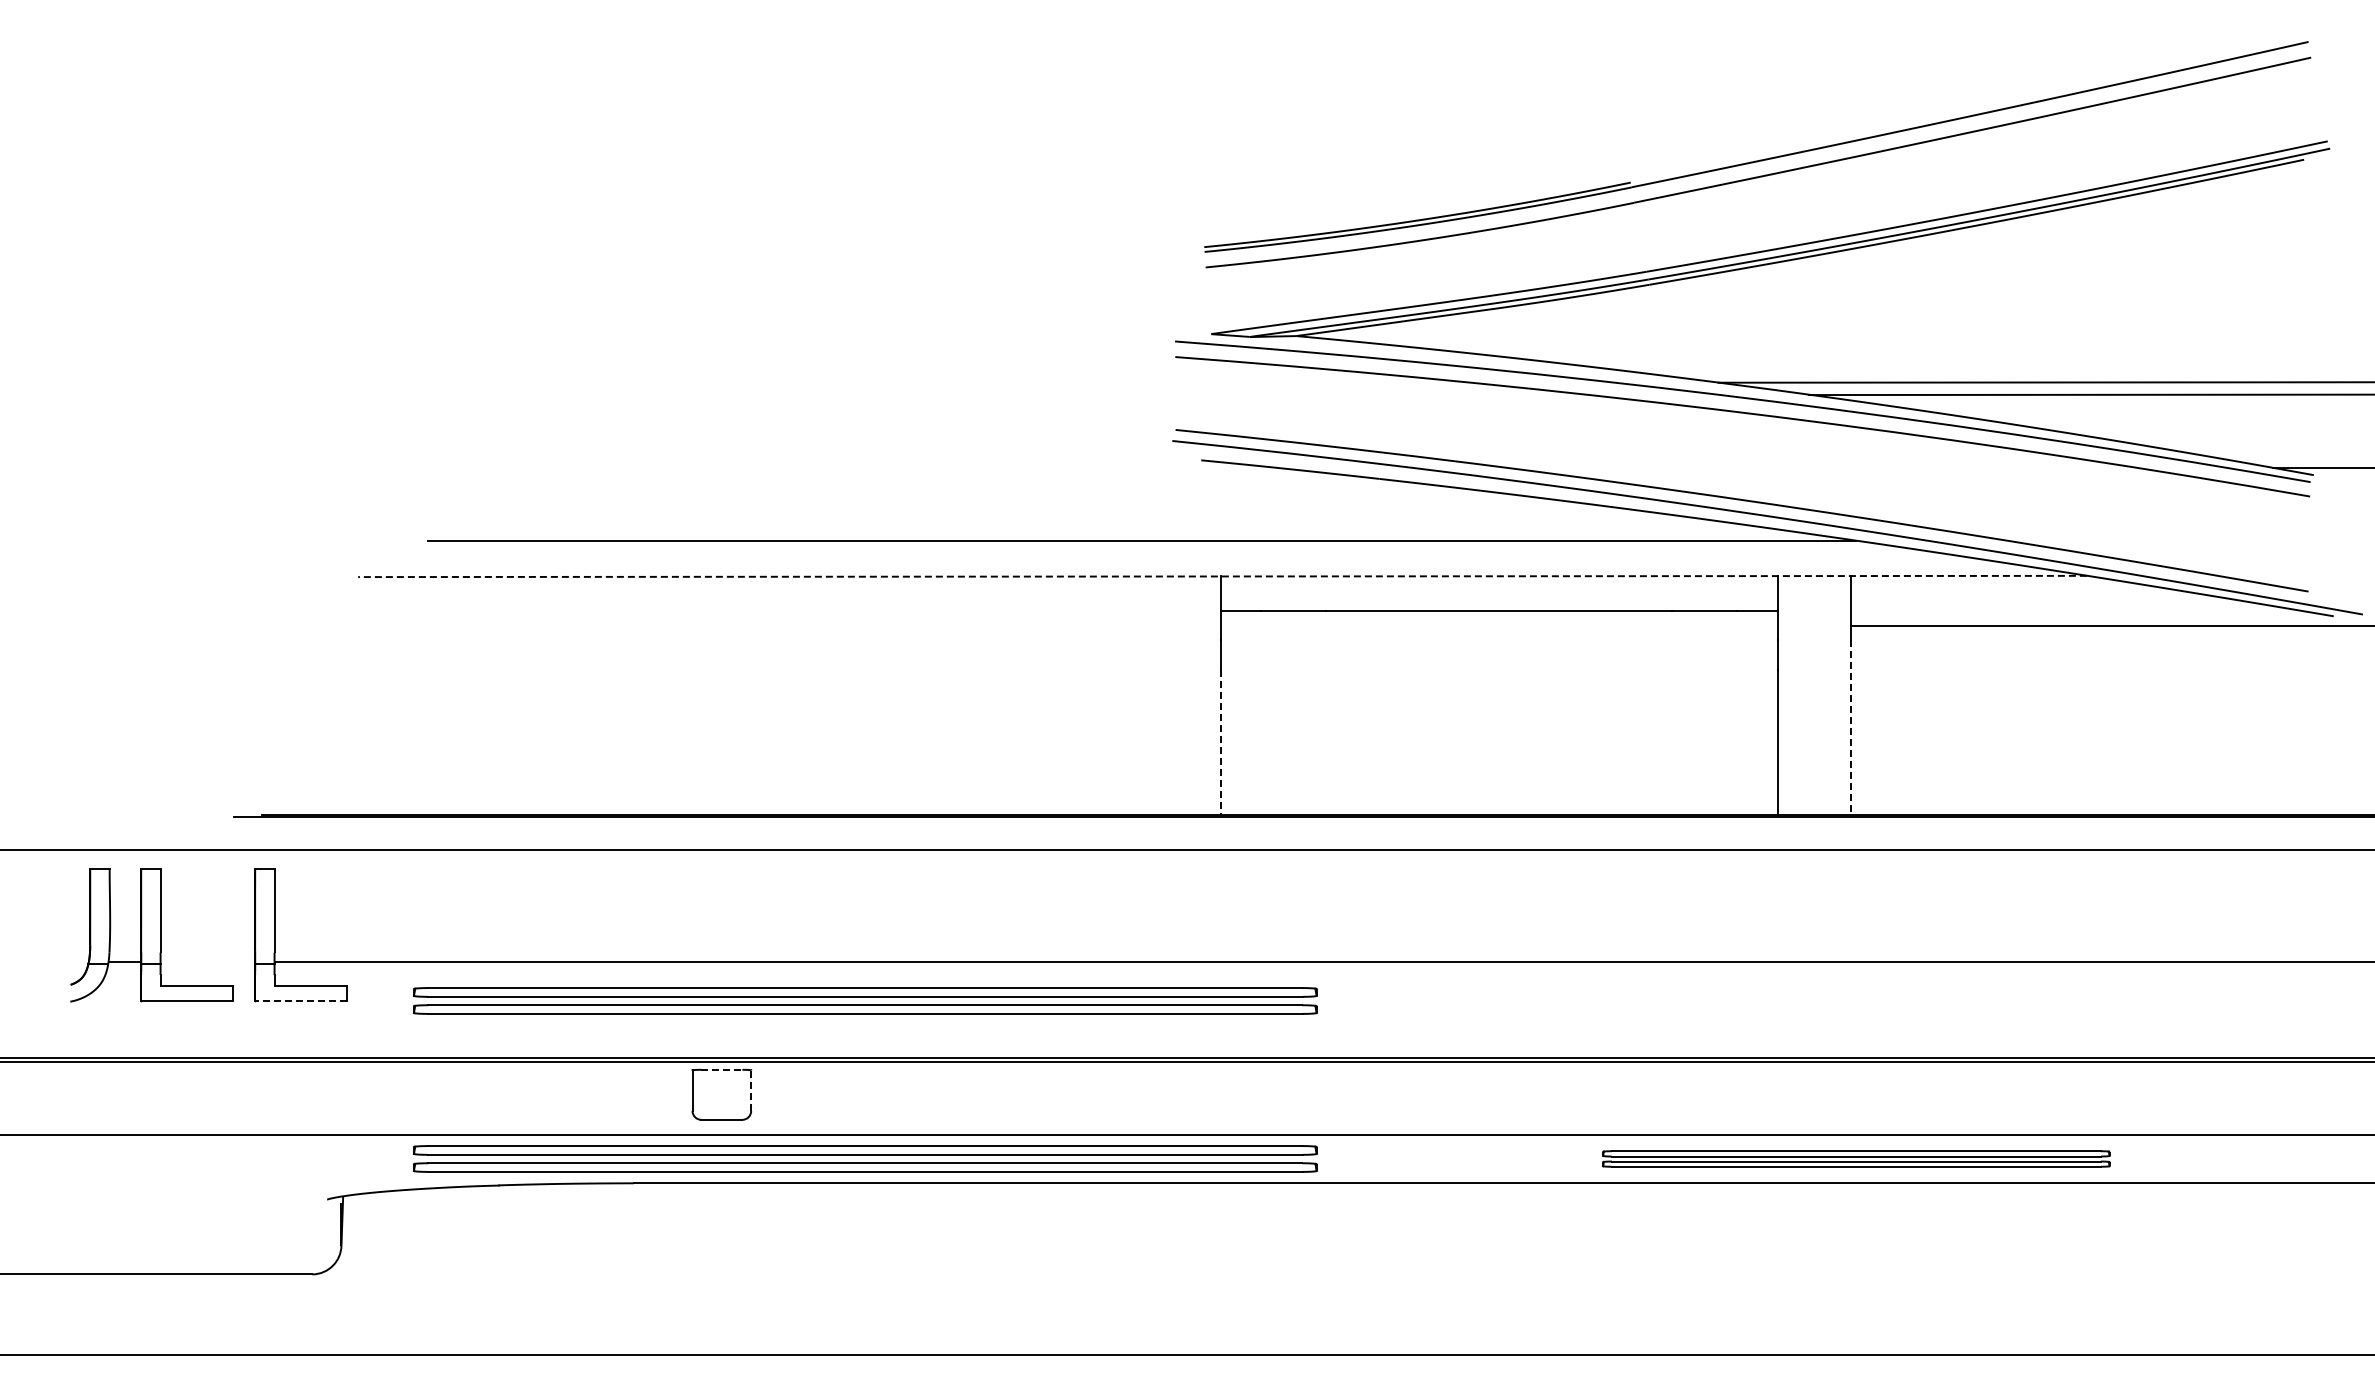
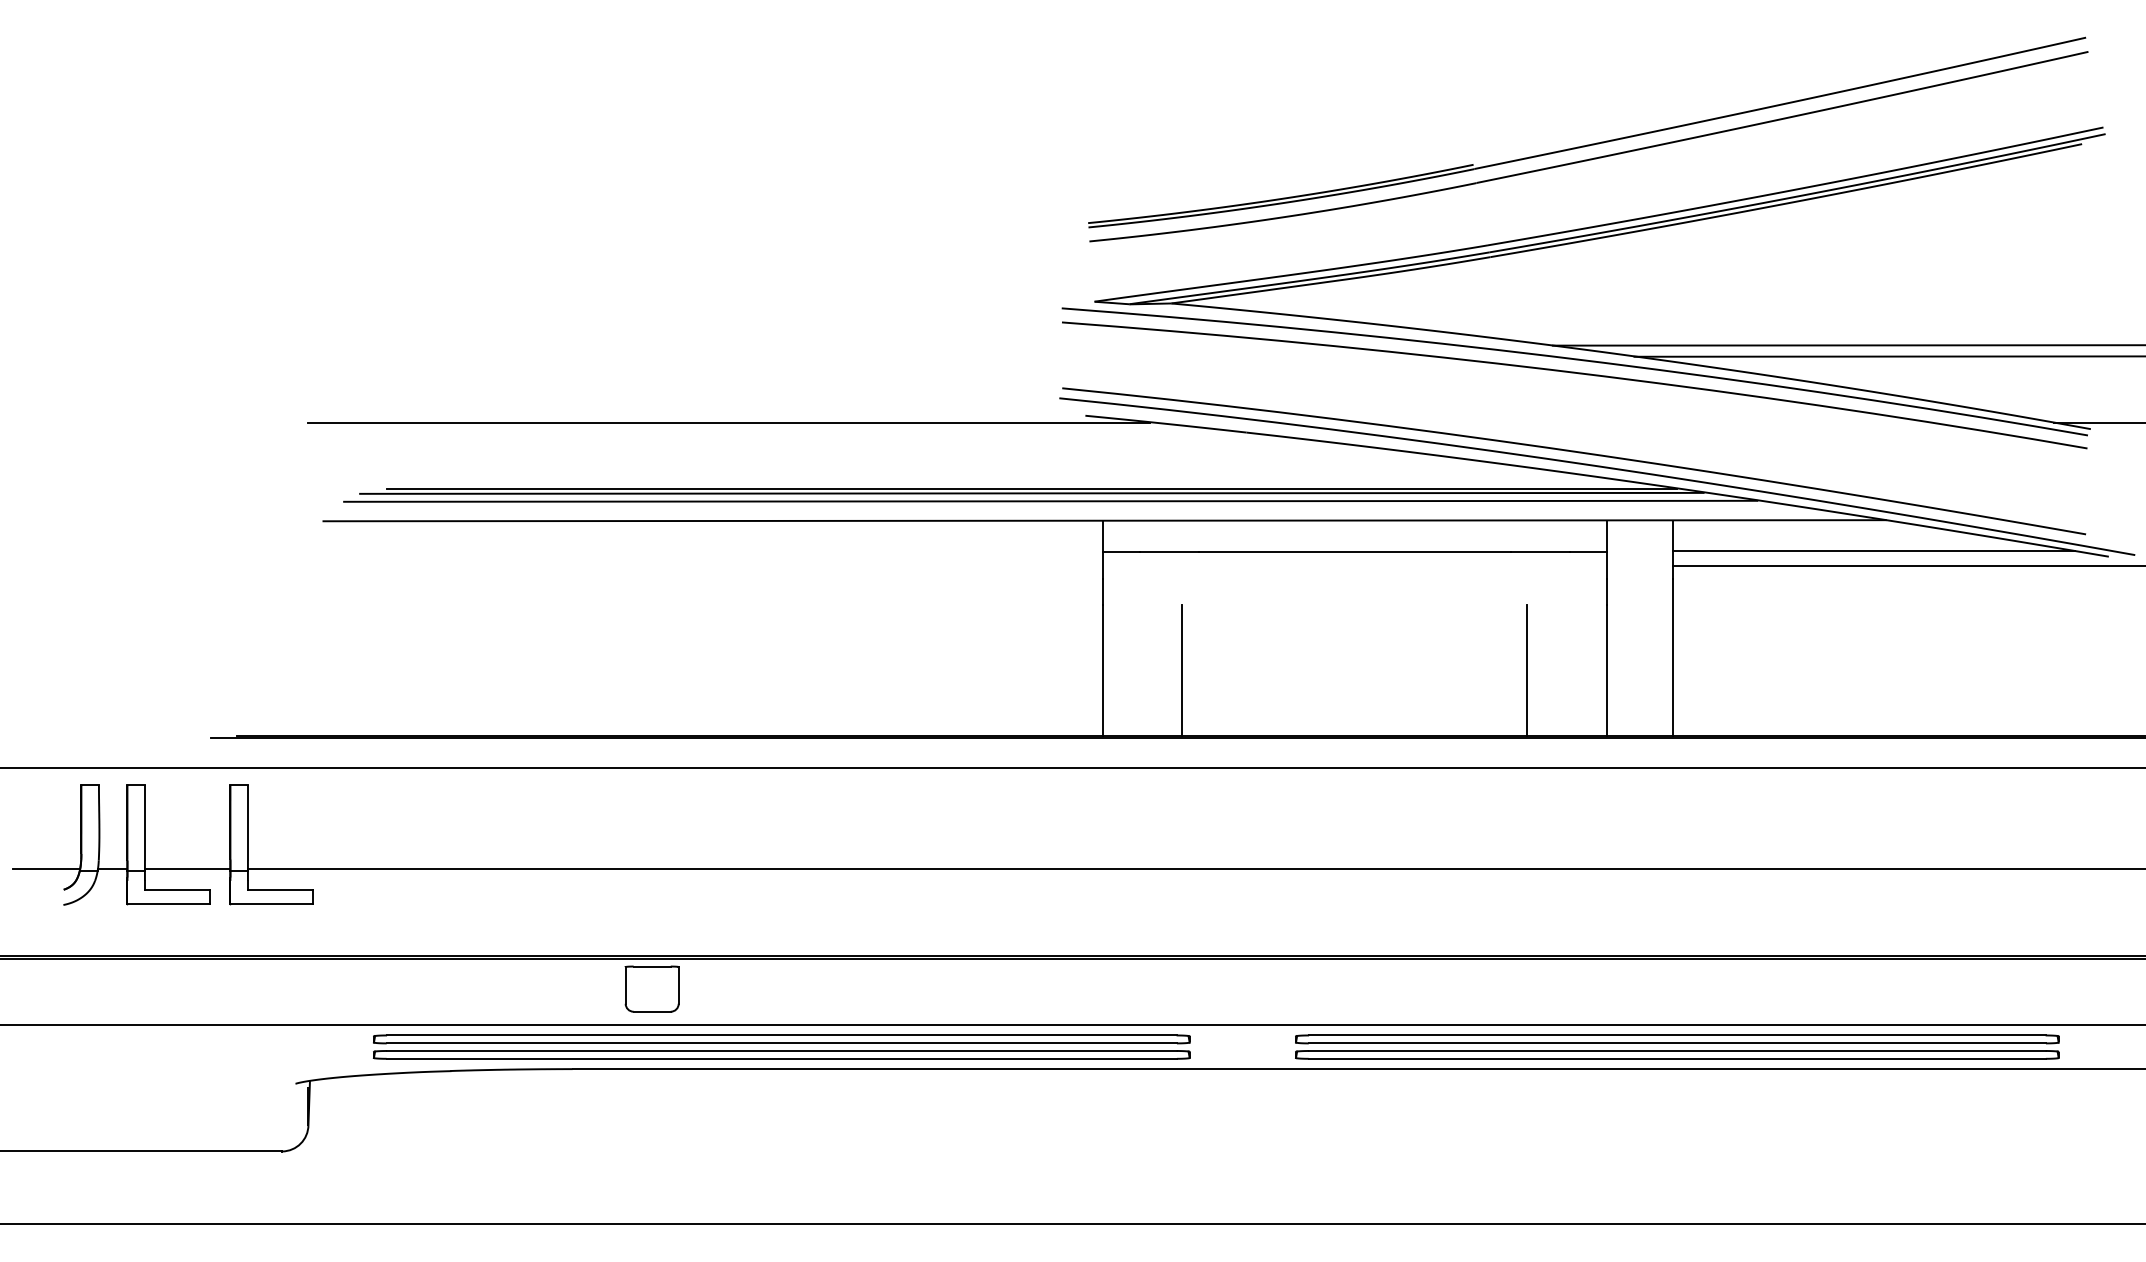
line: (806, 468) -> (728, 423), added
line: (1141, 545) -> (1031, 492), added
line: (1162, 554) -> (1050, 500), added
line: (1222, 576) -> (1104, 520), dashed -> solid
line: (2073, 610) -> (1873, 551), added
line: (1851, 728) -> (1673, 658), dashed -> solid
line: (1220, 742) -> (1102, 670), dashed -> solid
line: (1308, 742) -> (1182, 670), added
line: (1690, 742) -> (1527, 670), added
line: (51, 961) -> (46, 868), added
line: (207, 961) -> (187, 868), added
part: (865, 1000) -> (782, 903), removed
line: (300, 1001) -> (271, 904), dashed -> solid
line: (721, 1069) -> (651, 966), dashed -> solid
line: (751, 1090) -> (678, 985), dashed -> solid
part: (1856, 1158) -> (1677, 1046), size x1.67

